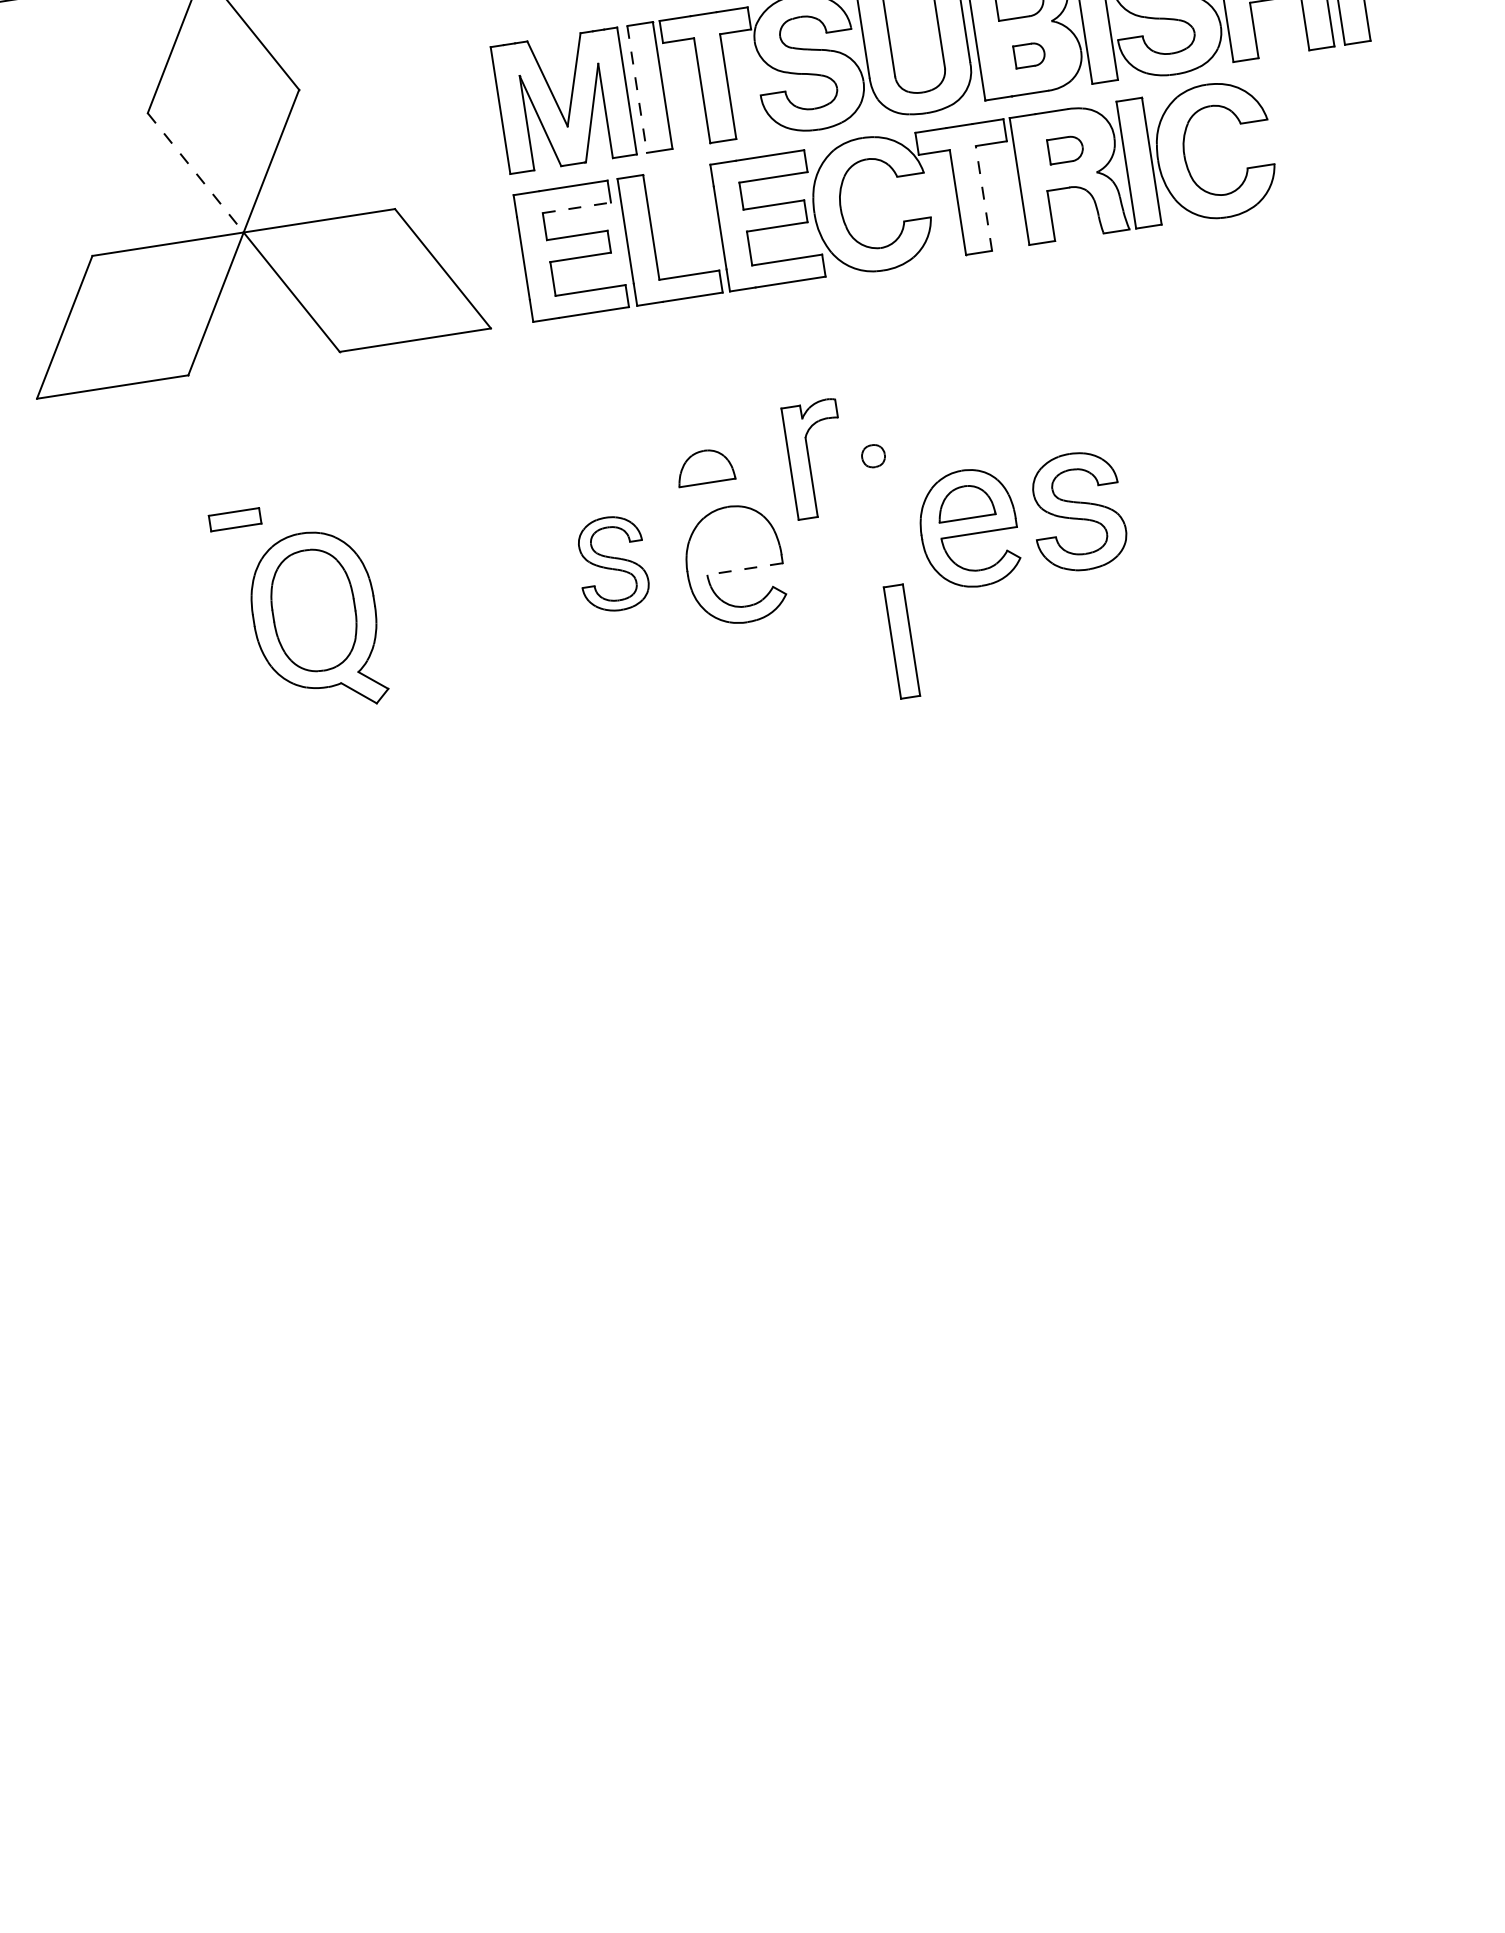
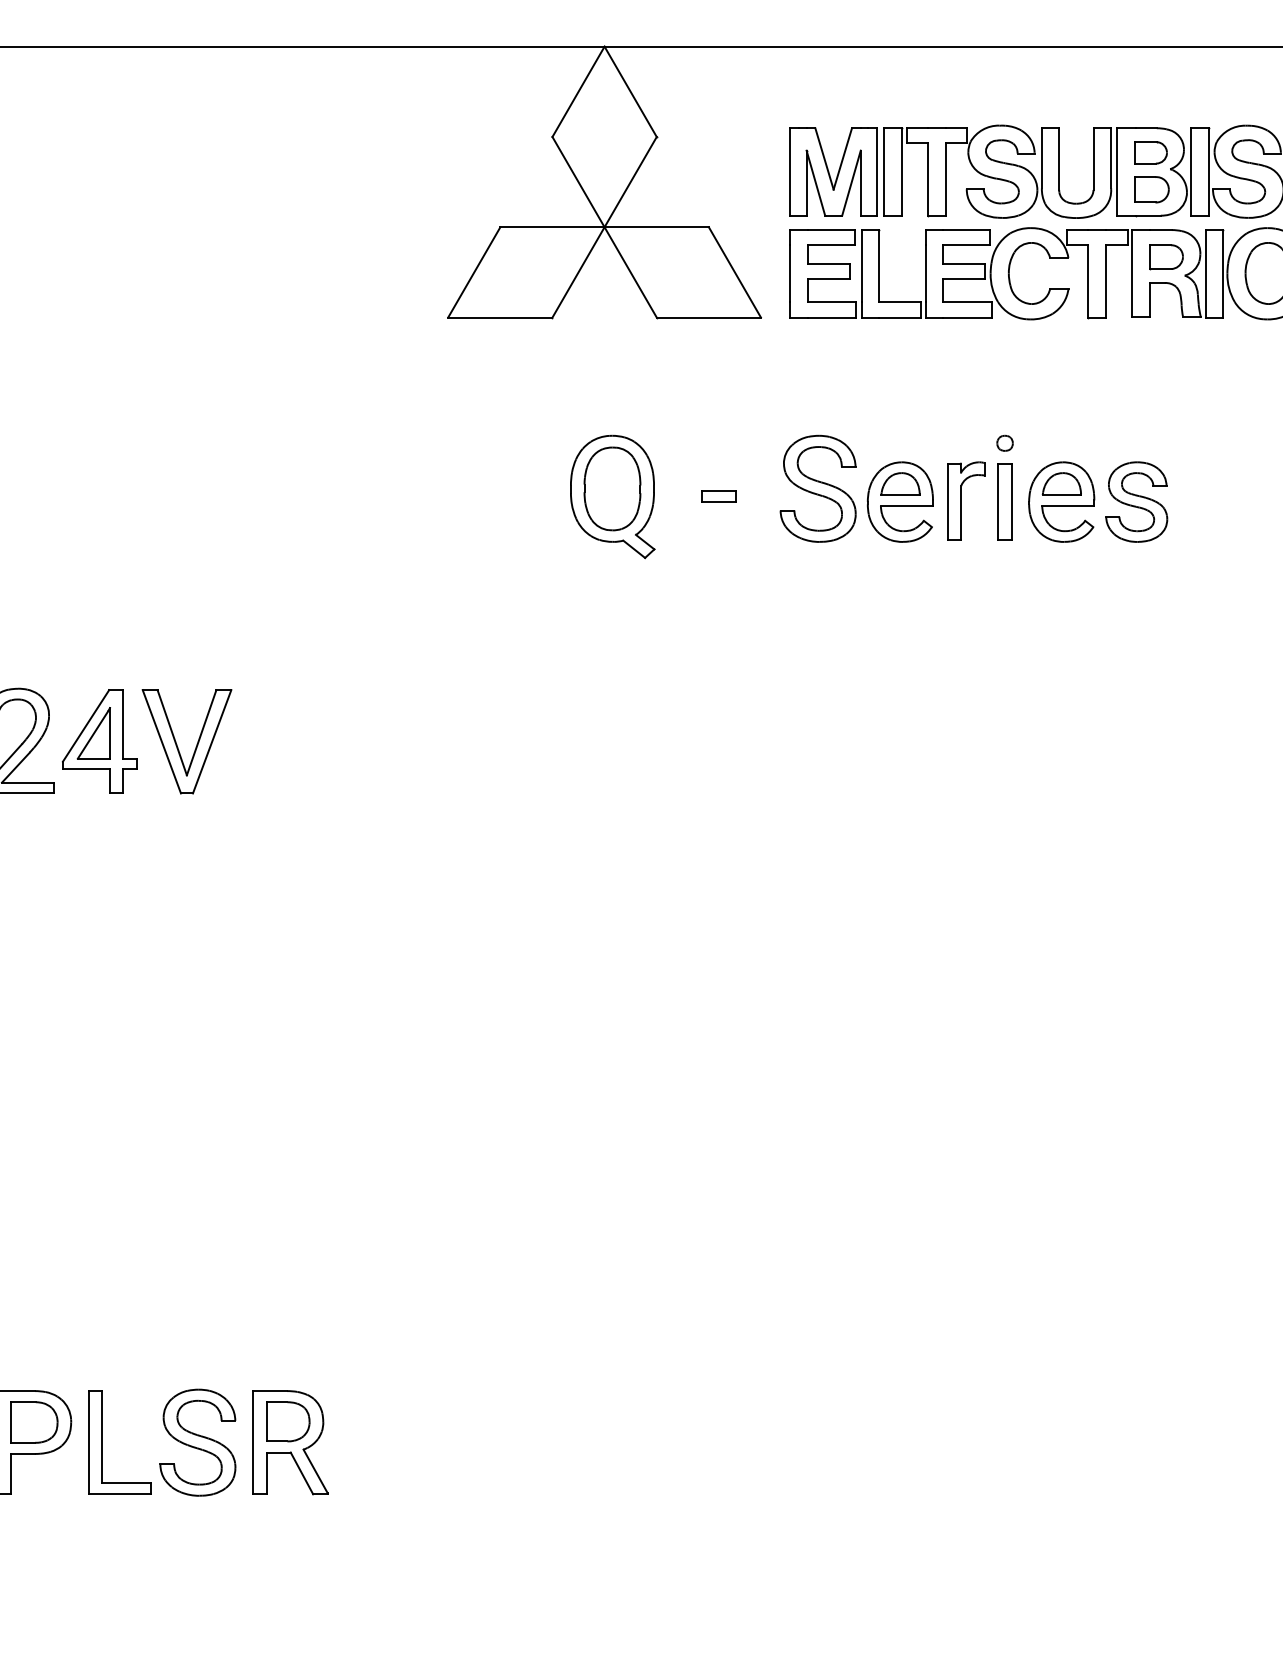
part: (1029, 54) -> (1151, 189), size x1.67
line: (637, 88) -> (884, 171), dashed -> solid
part: (1066, 150) -> (1166, 257), size x1.43
line: (195, 173) -> (578, 182), dashed -> solid
line: (984, 197) -> (1106, 280), dashed -> solid
line: (577, 208) -> (831, 245), dashed -> solid
part: (816, 457) -> (966, 500), moved
part: (704, 466) -> (900, 483), moved
part: (234, 519) -> (718, 496), moved
part: (611, 563) -> (817, 488), size x1.67
line: (744, 568) -> (906, 505), dashed -> solid
part: (901, 640) -> (1004, 501), moved

